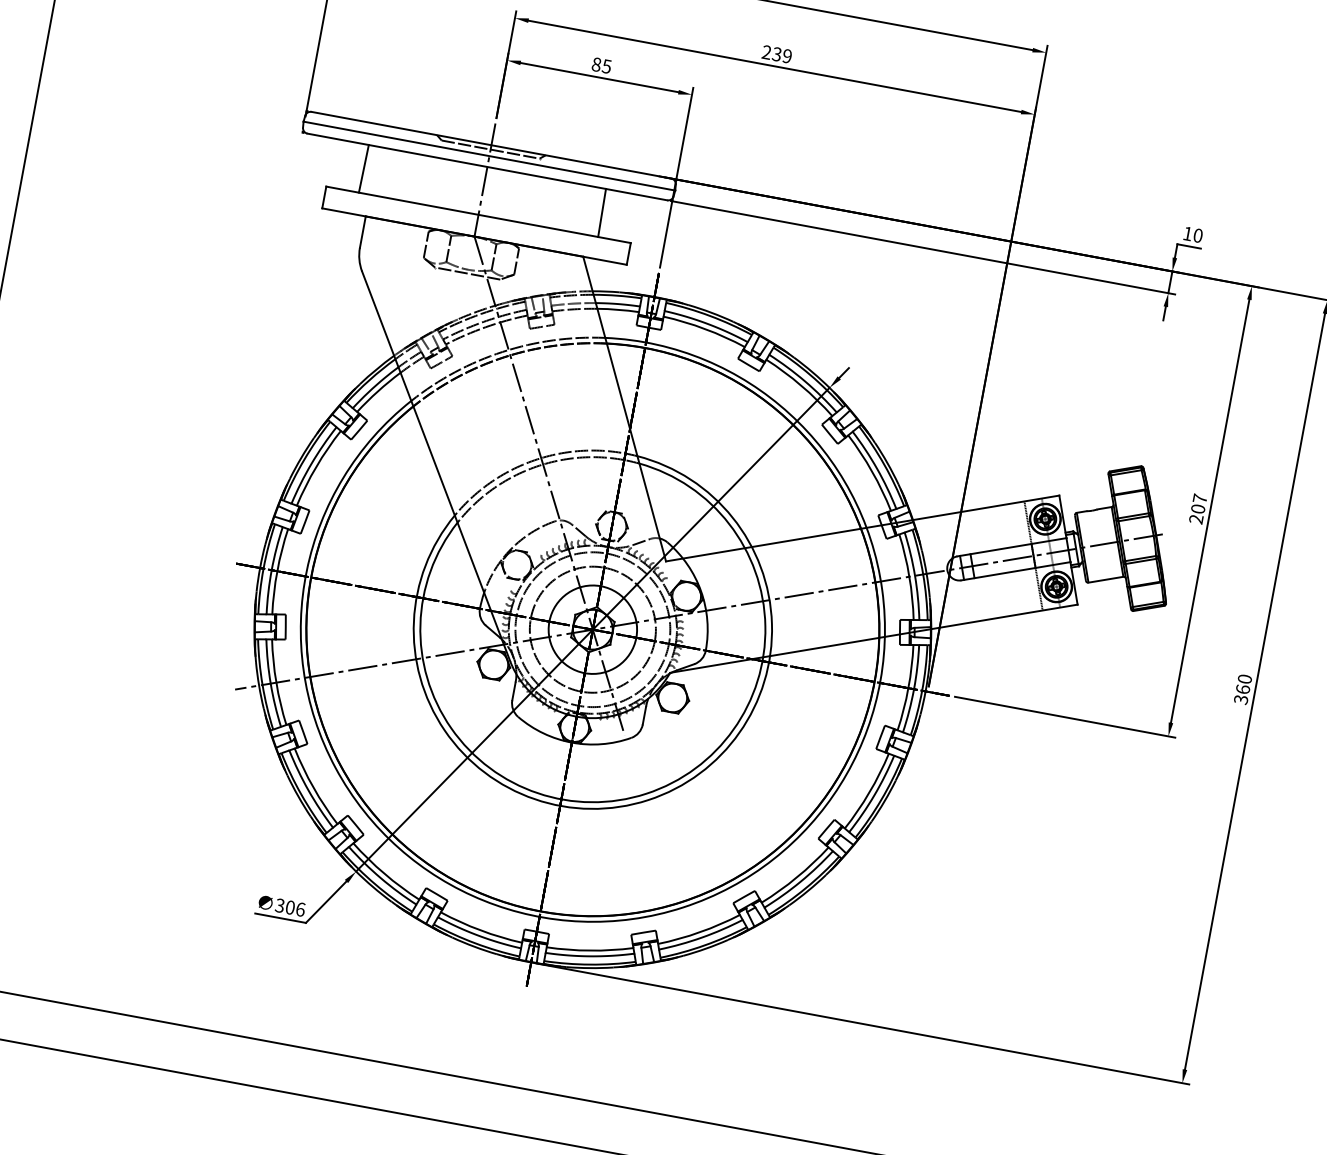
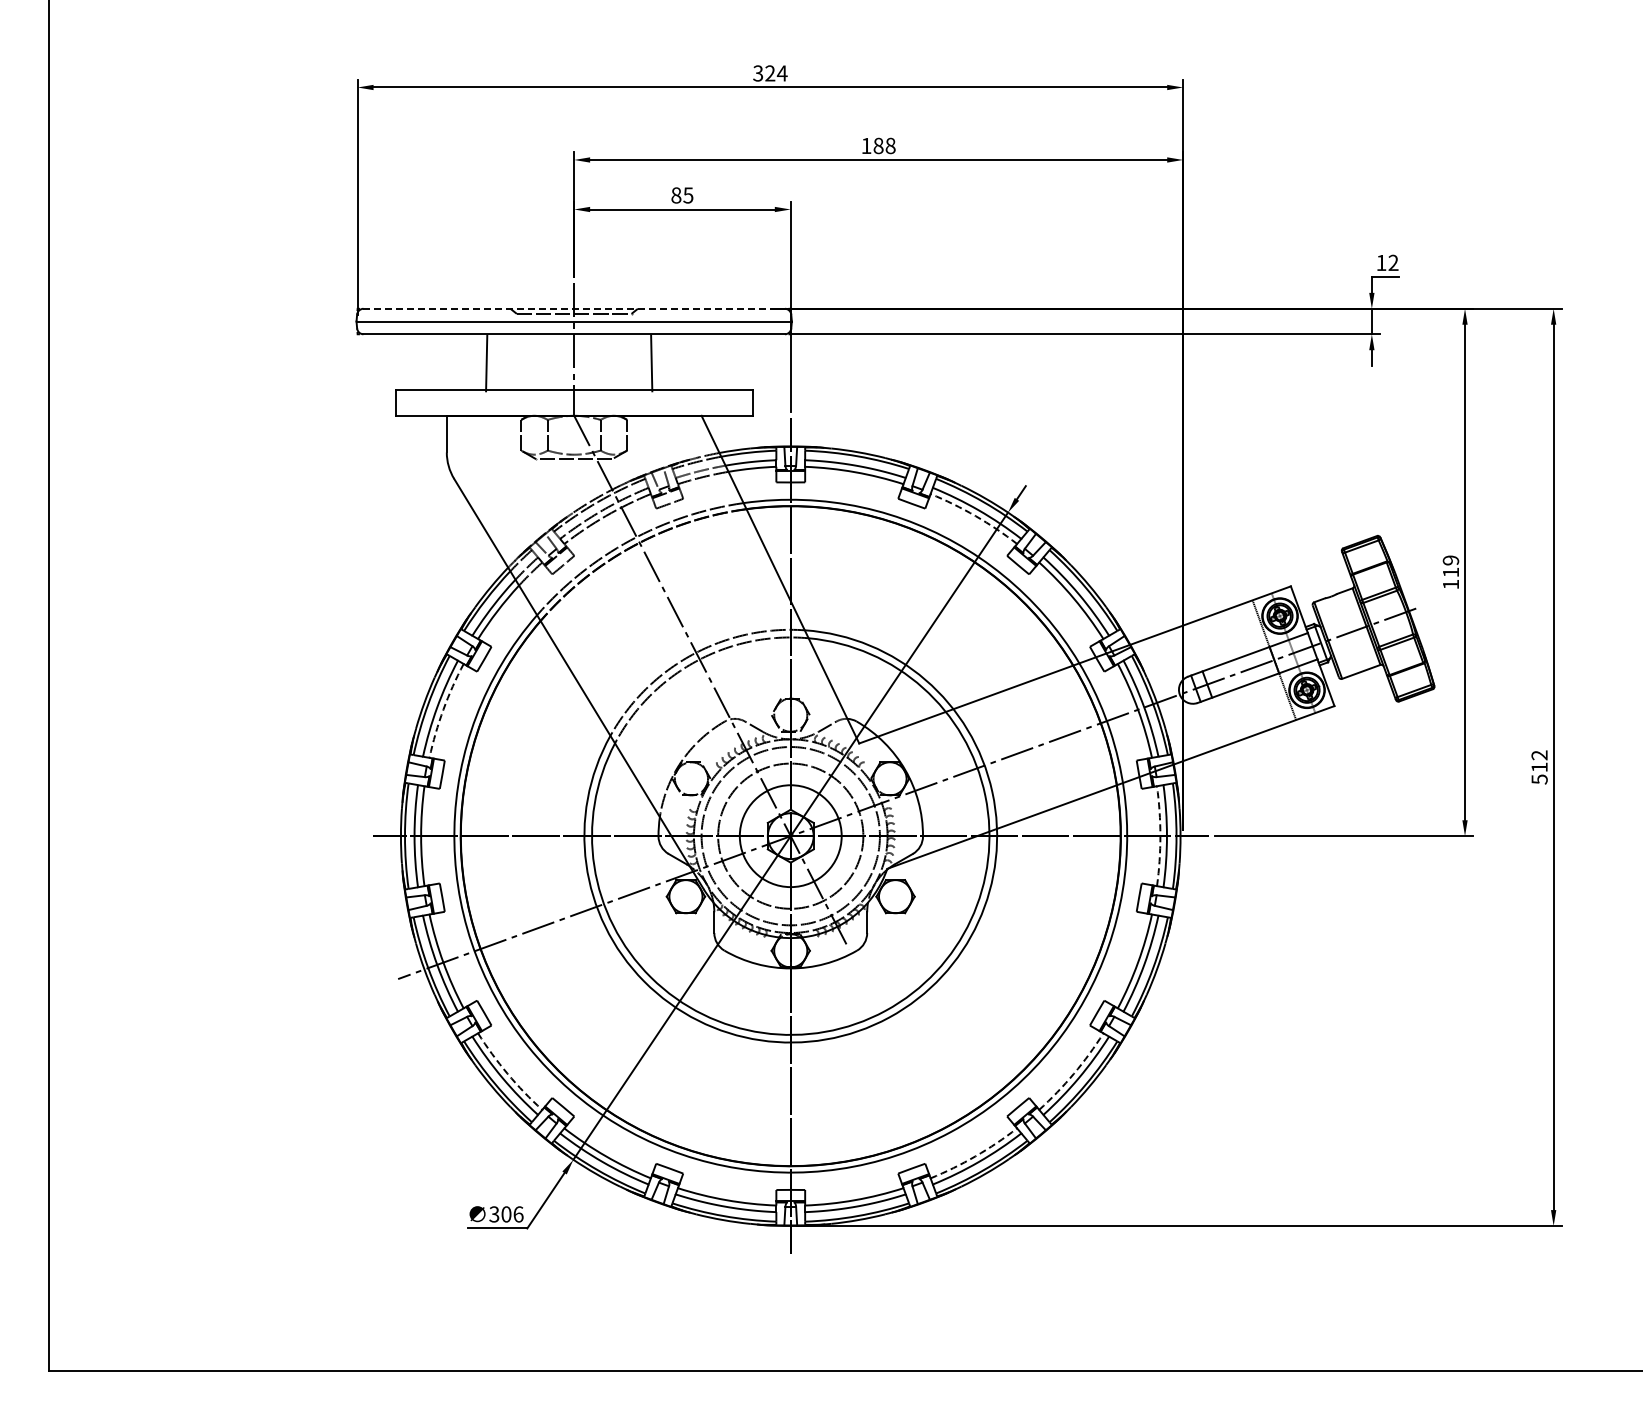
text: (777, 53) -> (878, 145), 239 -> 188
line: (491, 145) -> (574, 308), solid -> dashed
line: (363, 168) -> (486, 363), moved
line: (601, 213) -> (651, 363), moved
text: (1198, 235) -> (1393, 262), 10 -> 12
arc: (801, 386) -> (975, 516), solid -> dashed
arc: (316, 466) -> (443, 709), solid -> dashed
text: (1197, 508) -> (1450, 572), 207 -> 119
arc: (908, 688) -> (1160, 836), solid -> dashed
text: (1243, 688) -> (1539, 766), 360 -> 512
arc: (313, 787) -> (507, 1073), solid -> dashed
arc: (796, 877) -> (1073, 1073), solid -> dashed
arc: (699, 932) -> (975, 1156), solid -> dashed

